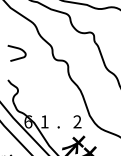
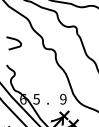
text: (44, 122) -> (36, 99), 1 -> 5
text: (77, 122) -> (63, 99), 2 -> 9

